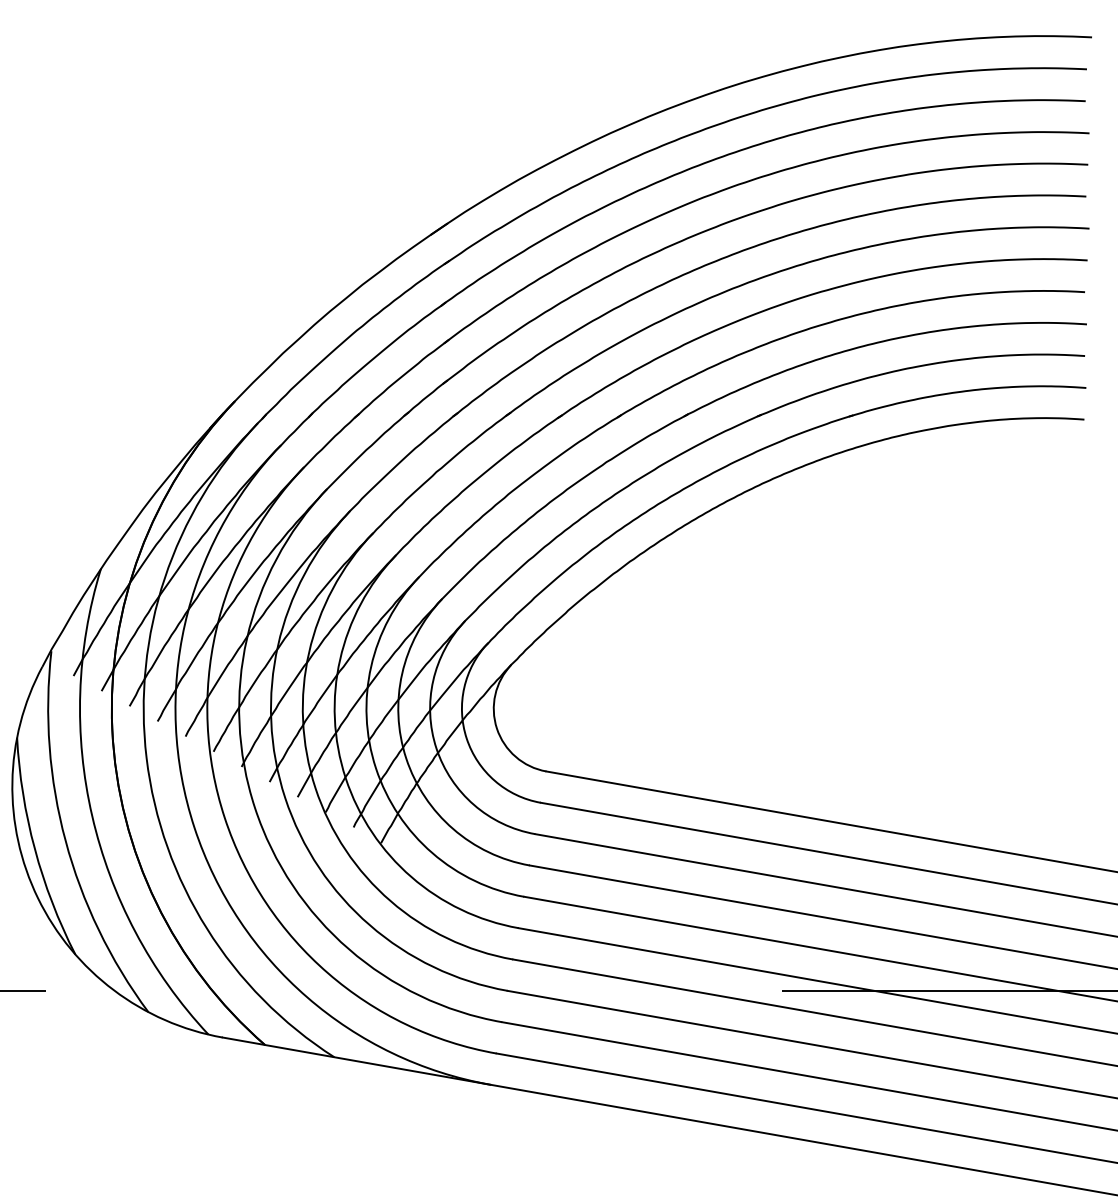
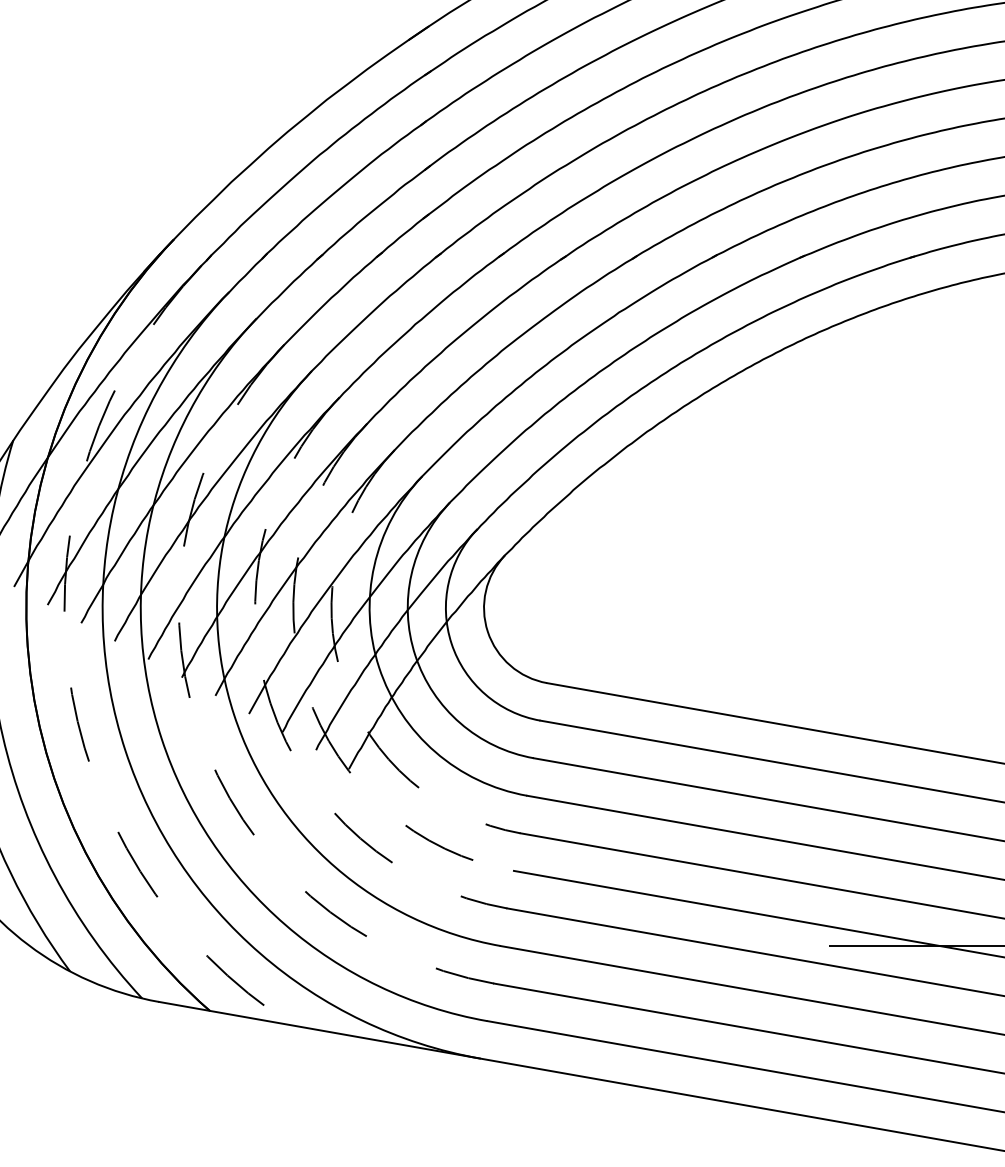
arc: (146, 758) -> (67, 667), solid -> dashed
arc: (375, 768) -> (342, 679), solid -> dashed
arc: (345, 778) -> (306, 691), solid -> dashed
arc: (315, 788) -> (270, 703), solid -> dashed
arc: (255, 808) -> (198, 727), solid -> dashed

